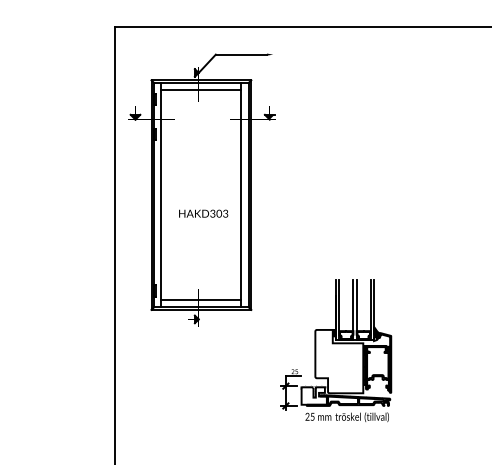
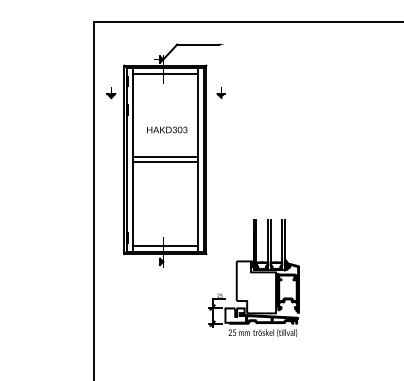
line: (201, 192) -> (165, 157), added
line: (201, 198) -> (165, 162), added
text: (203, 213) -> (167, 129), moved
part: (336, 350) -> (254, 278), moved

